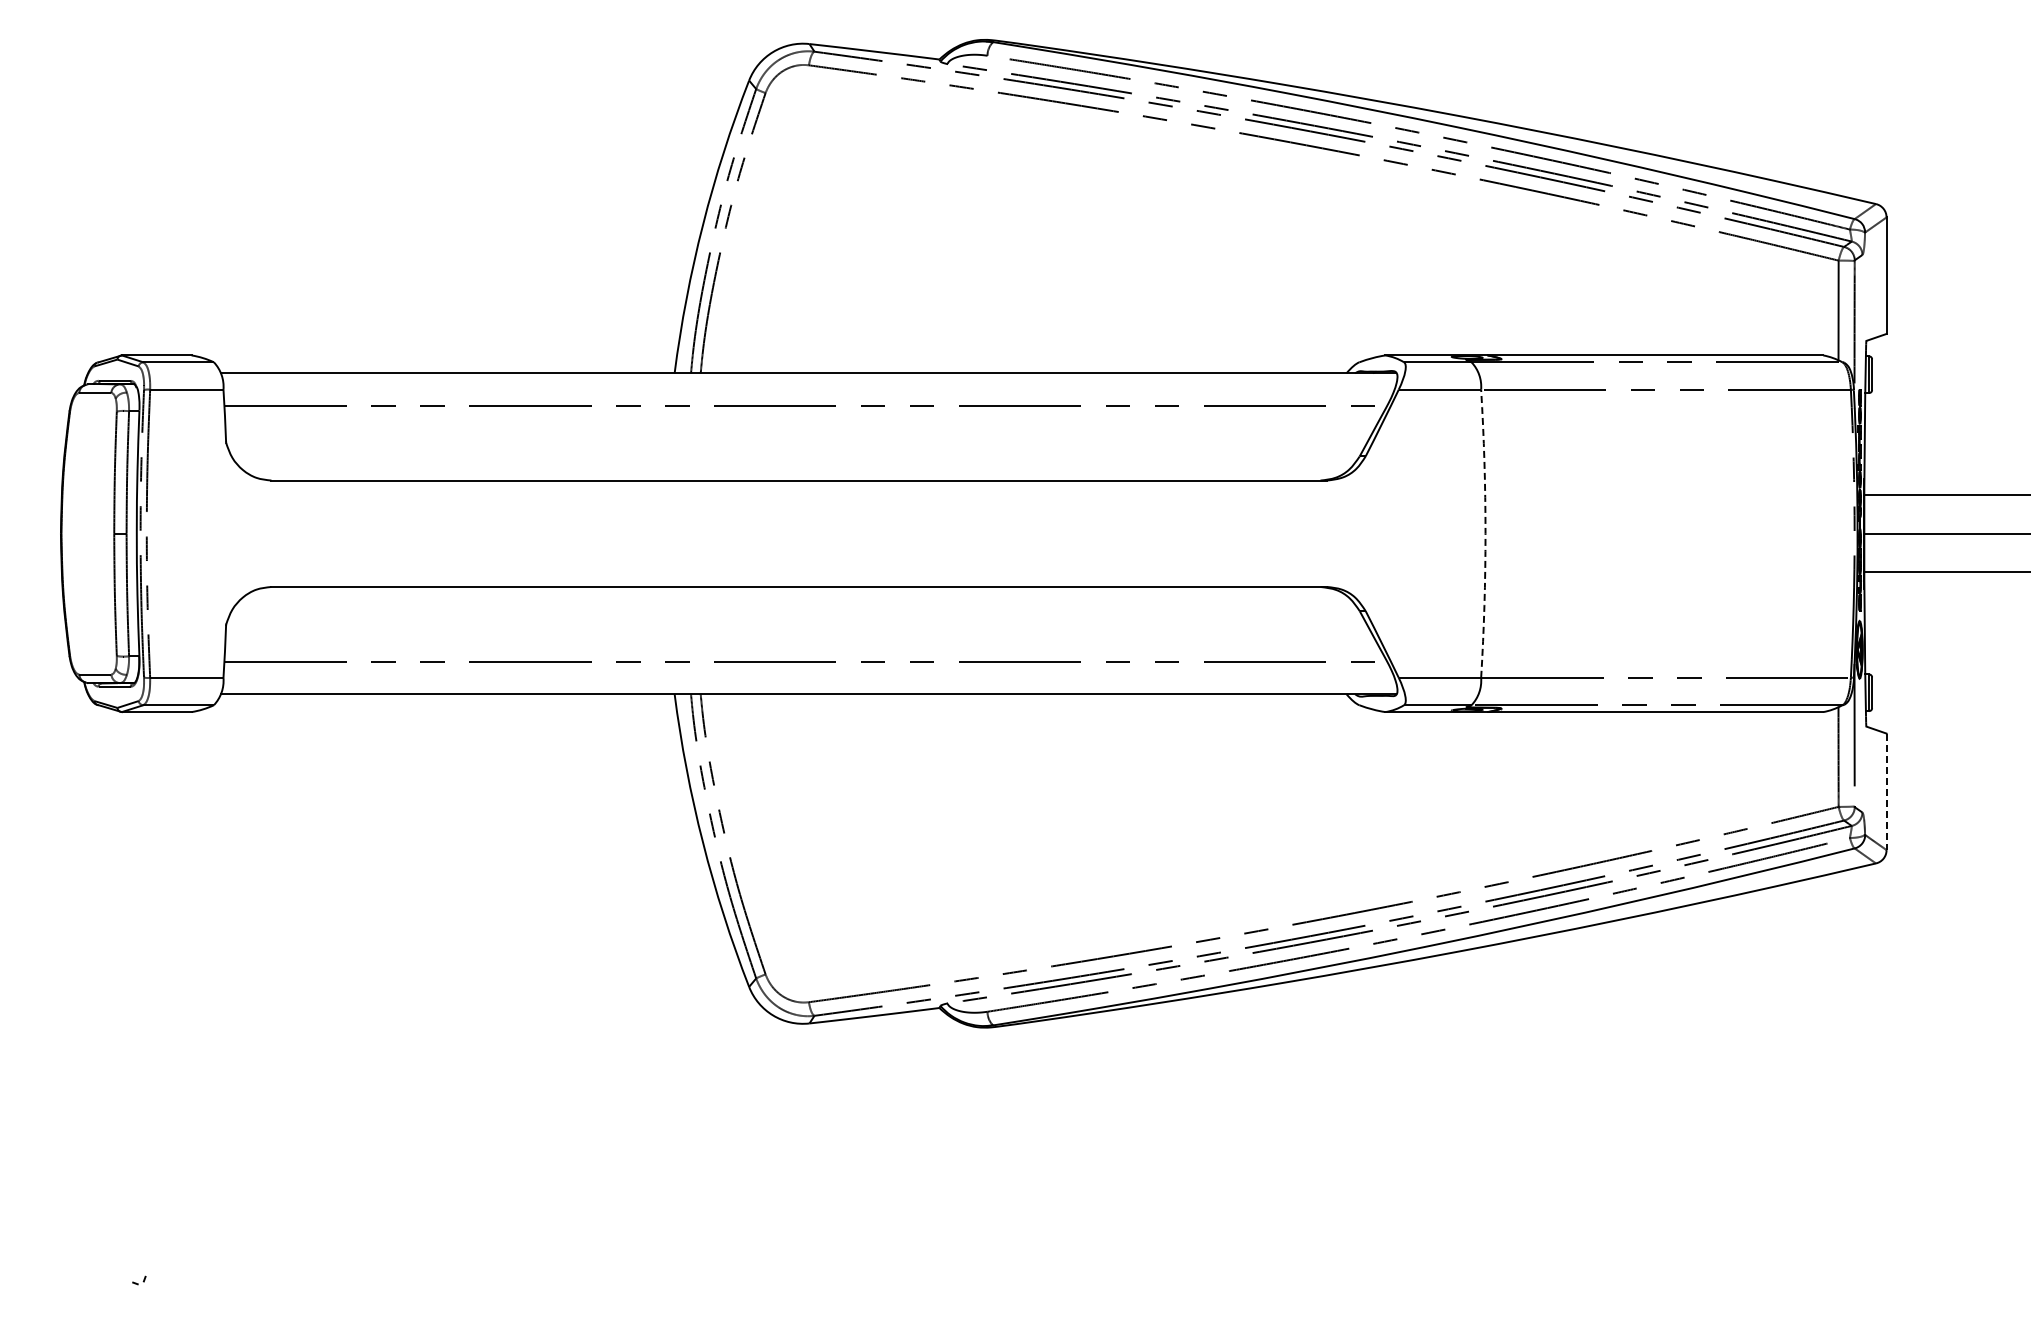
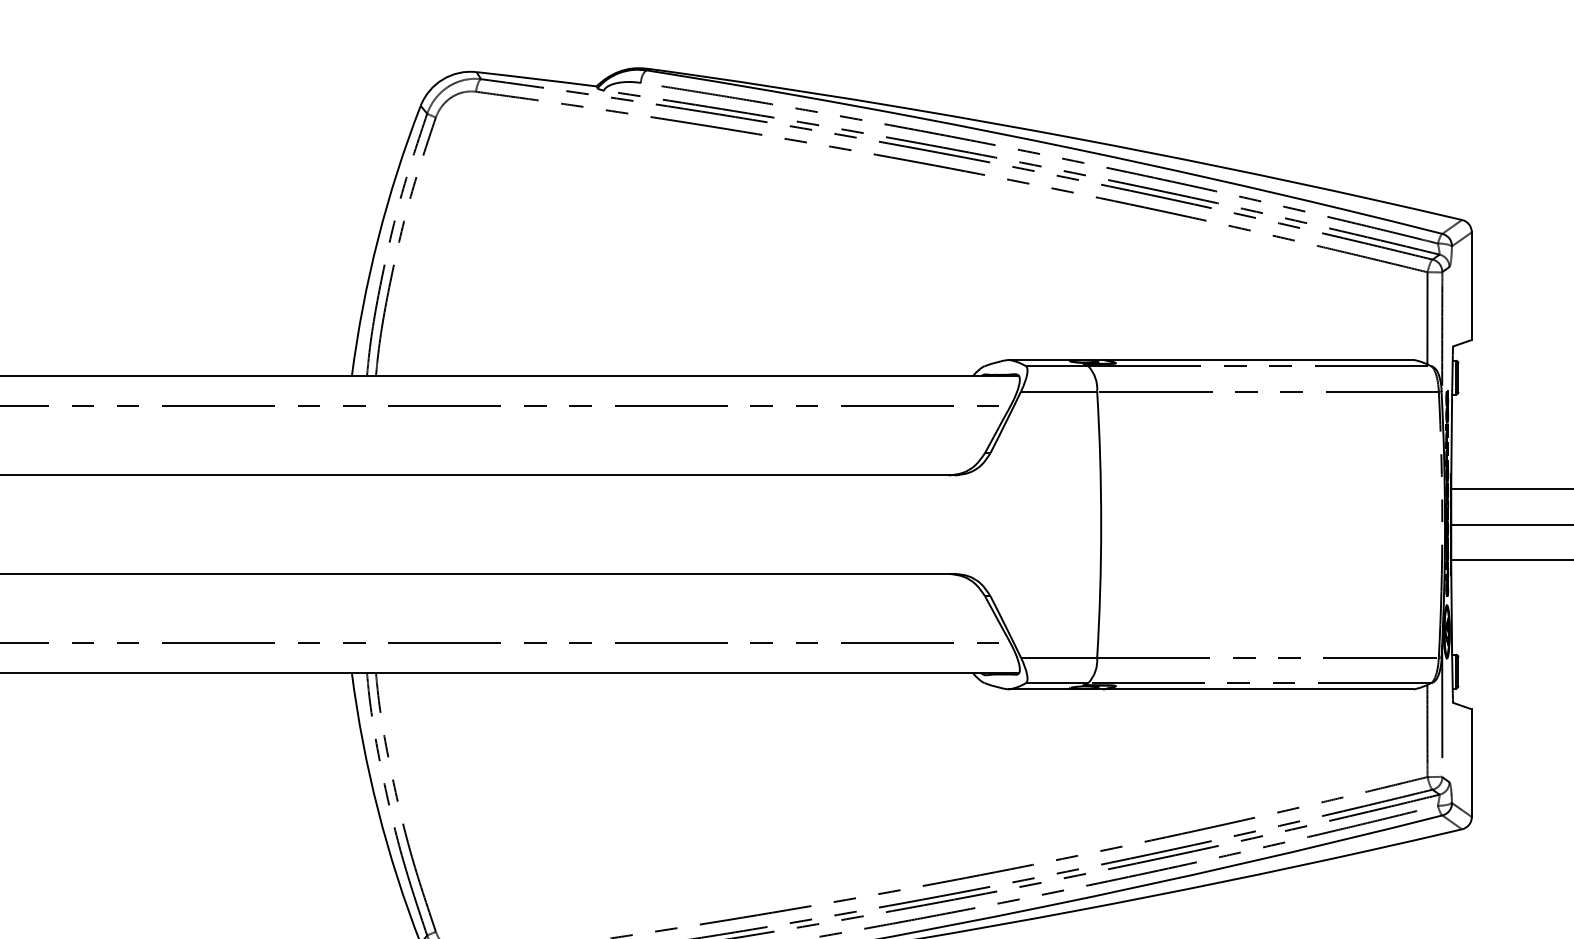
arc: (1485, 533) -> (1101, 524), dashed -> solid
line: (1886, 792) -> (1471, 763), dashed -> solid

